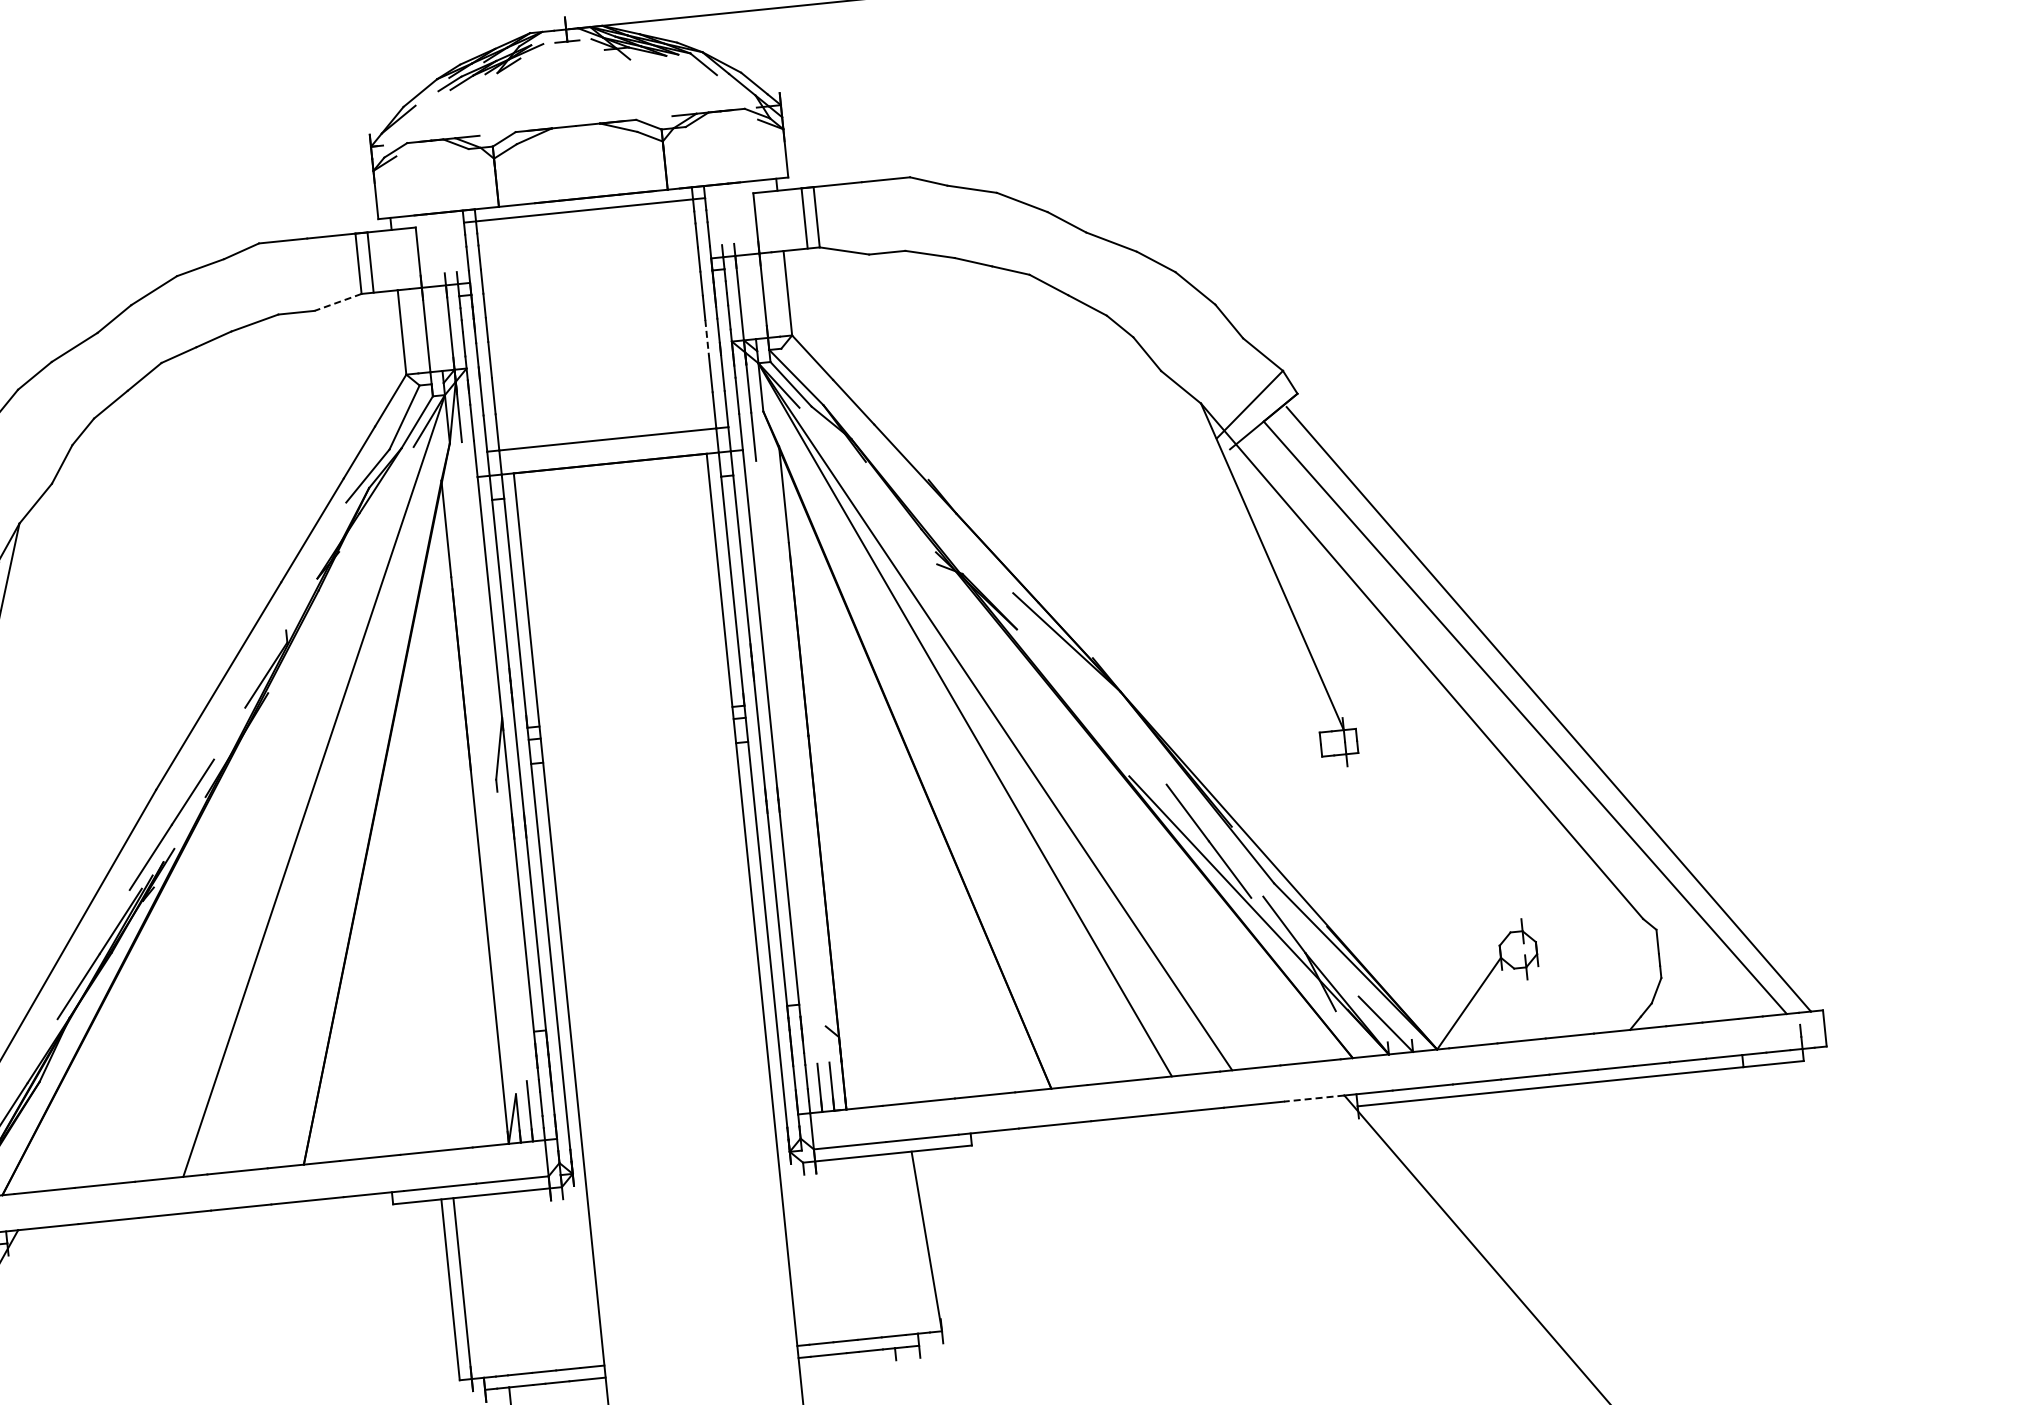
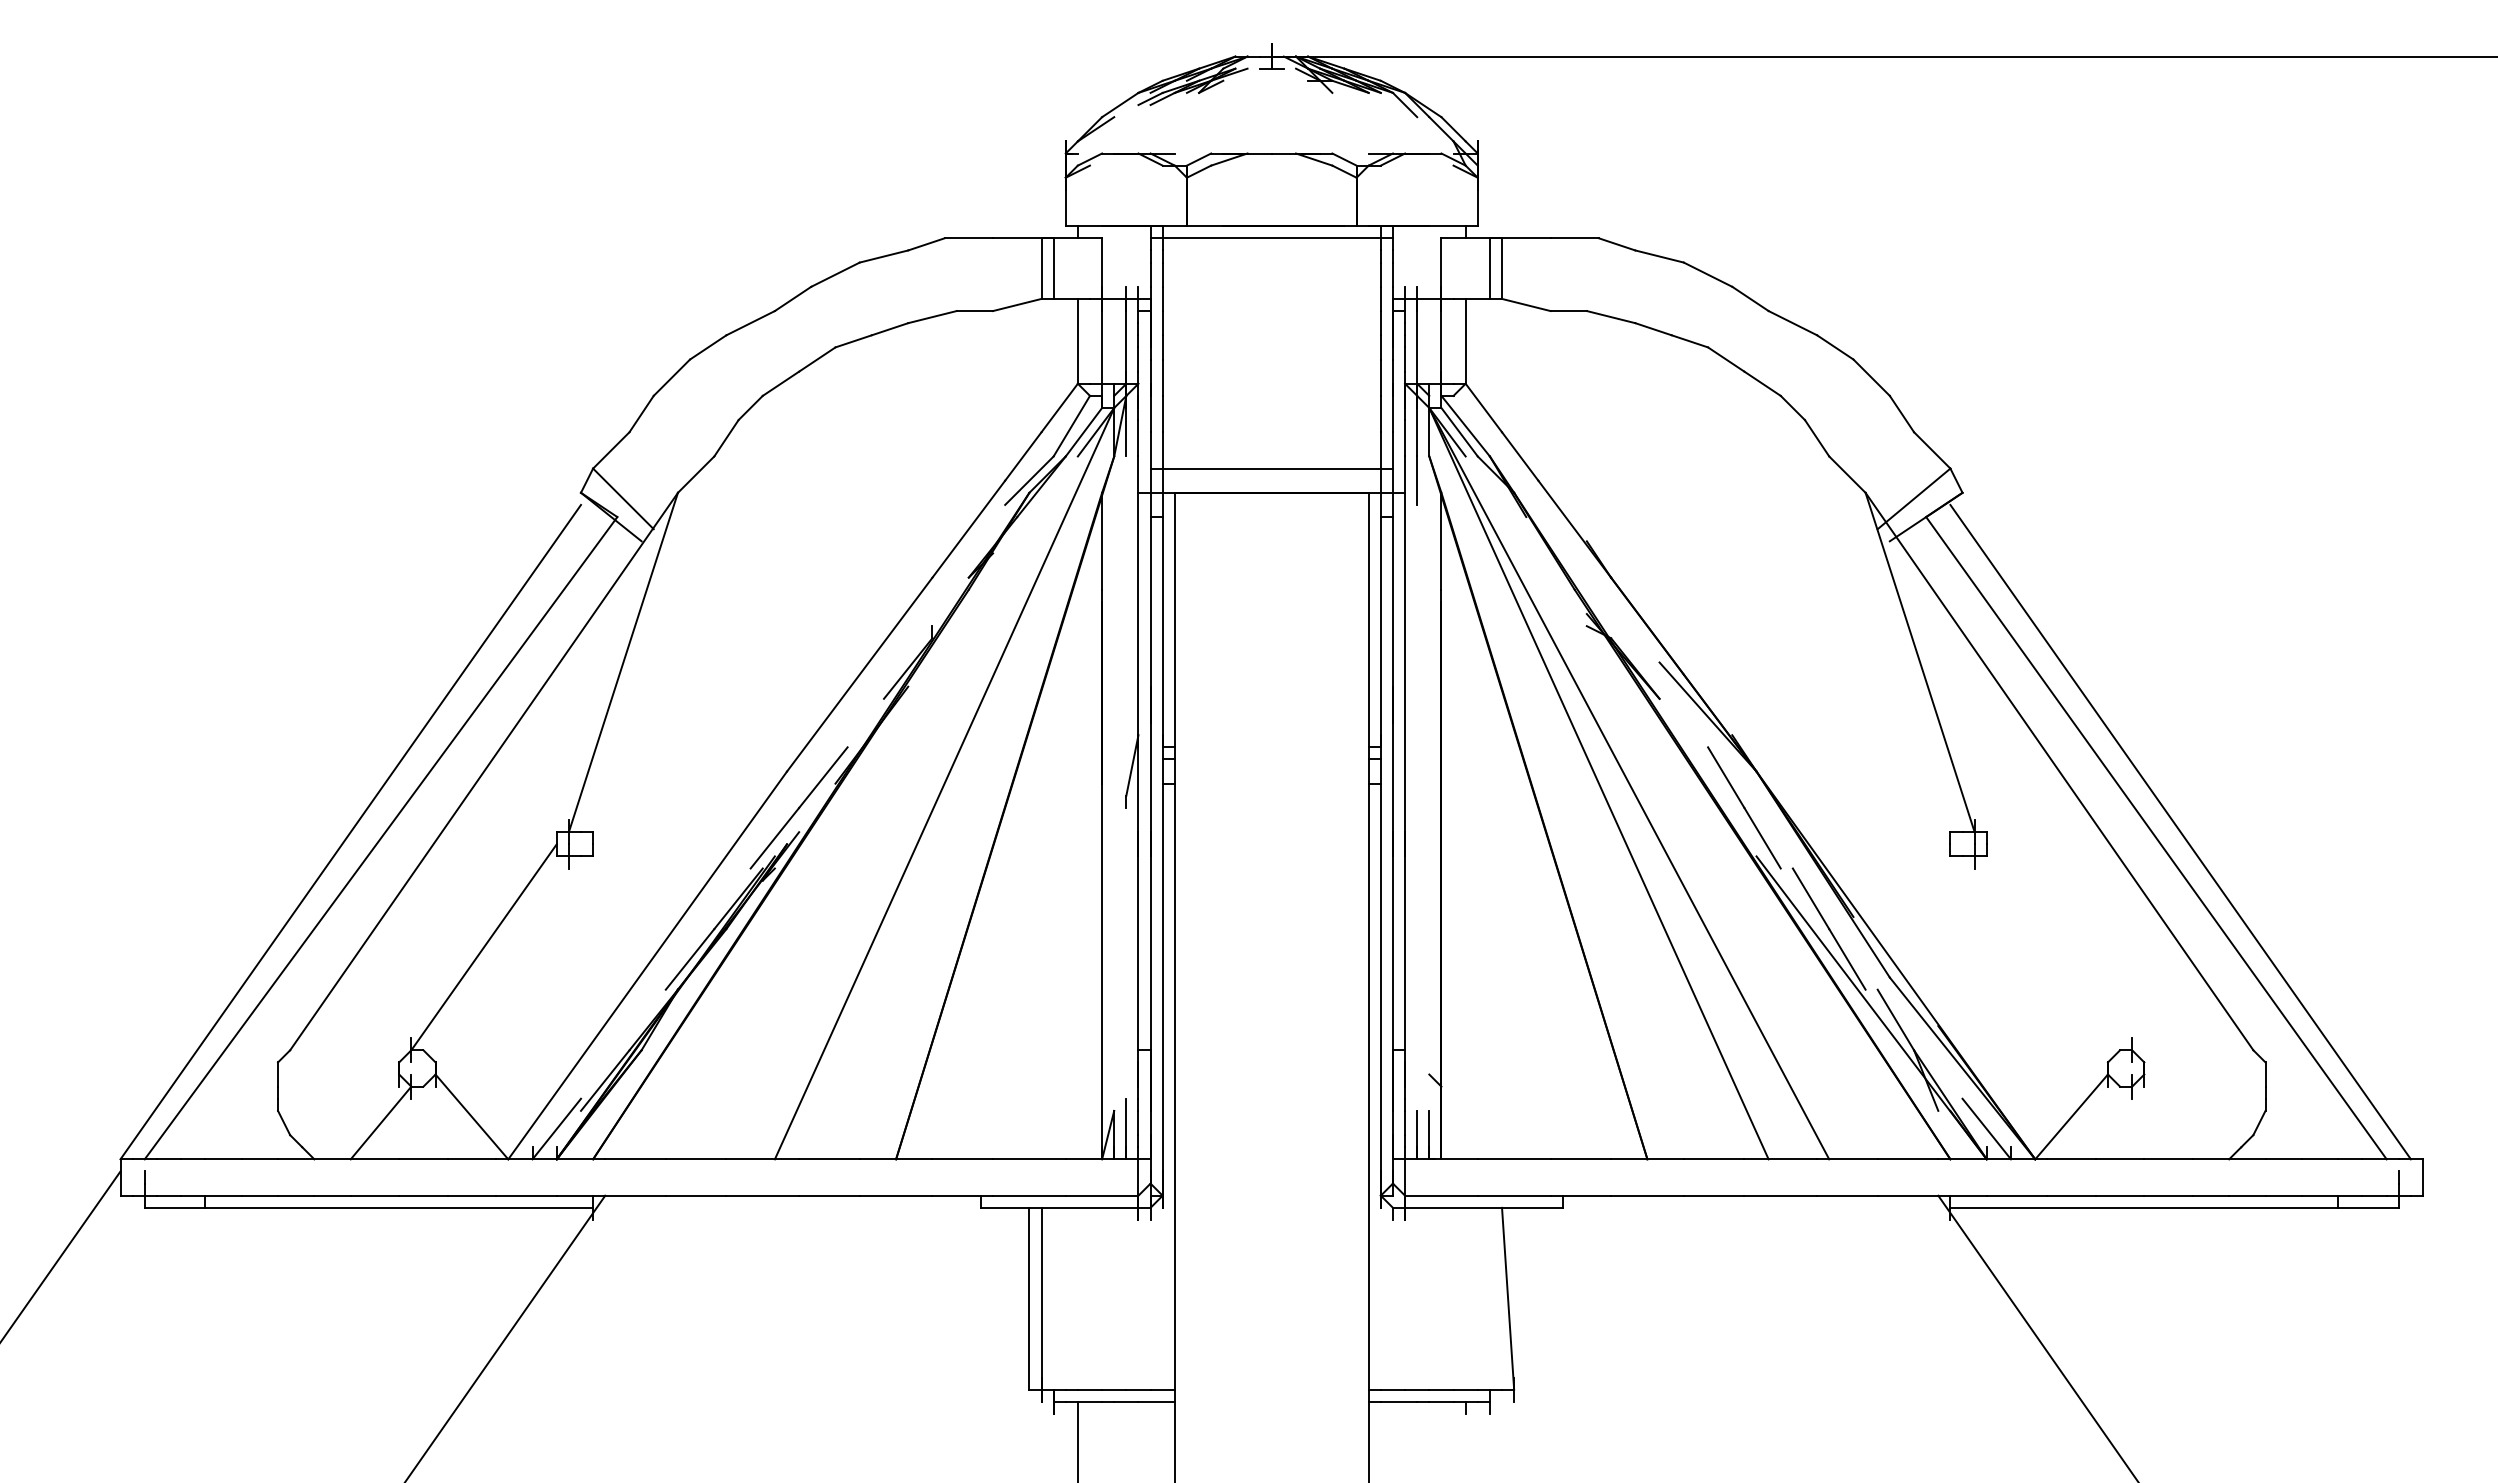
line: (338, 301) -> (1017, 304), dashed -> solid
line: (706, 338) -> (1380, 378), dashed -> solid
line: (1112, 728) -> (1744, 807), added
line: (1313, 1098) -> (1907, 1195), dashed -> solid

